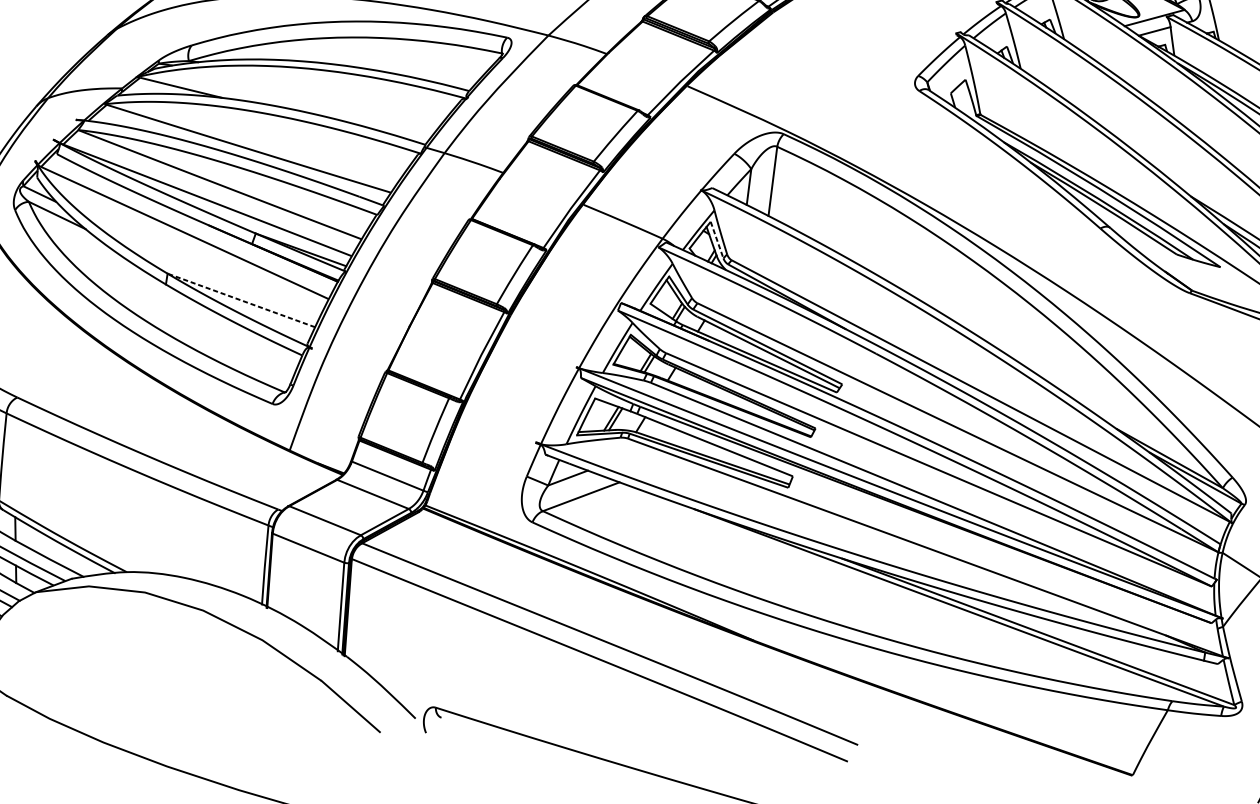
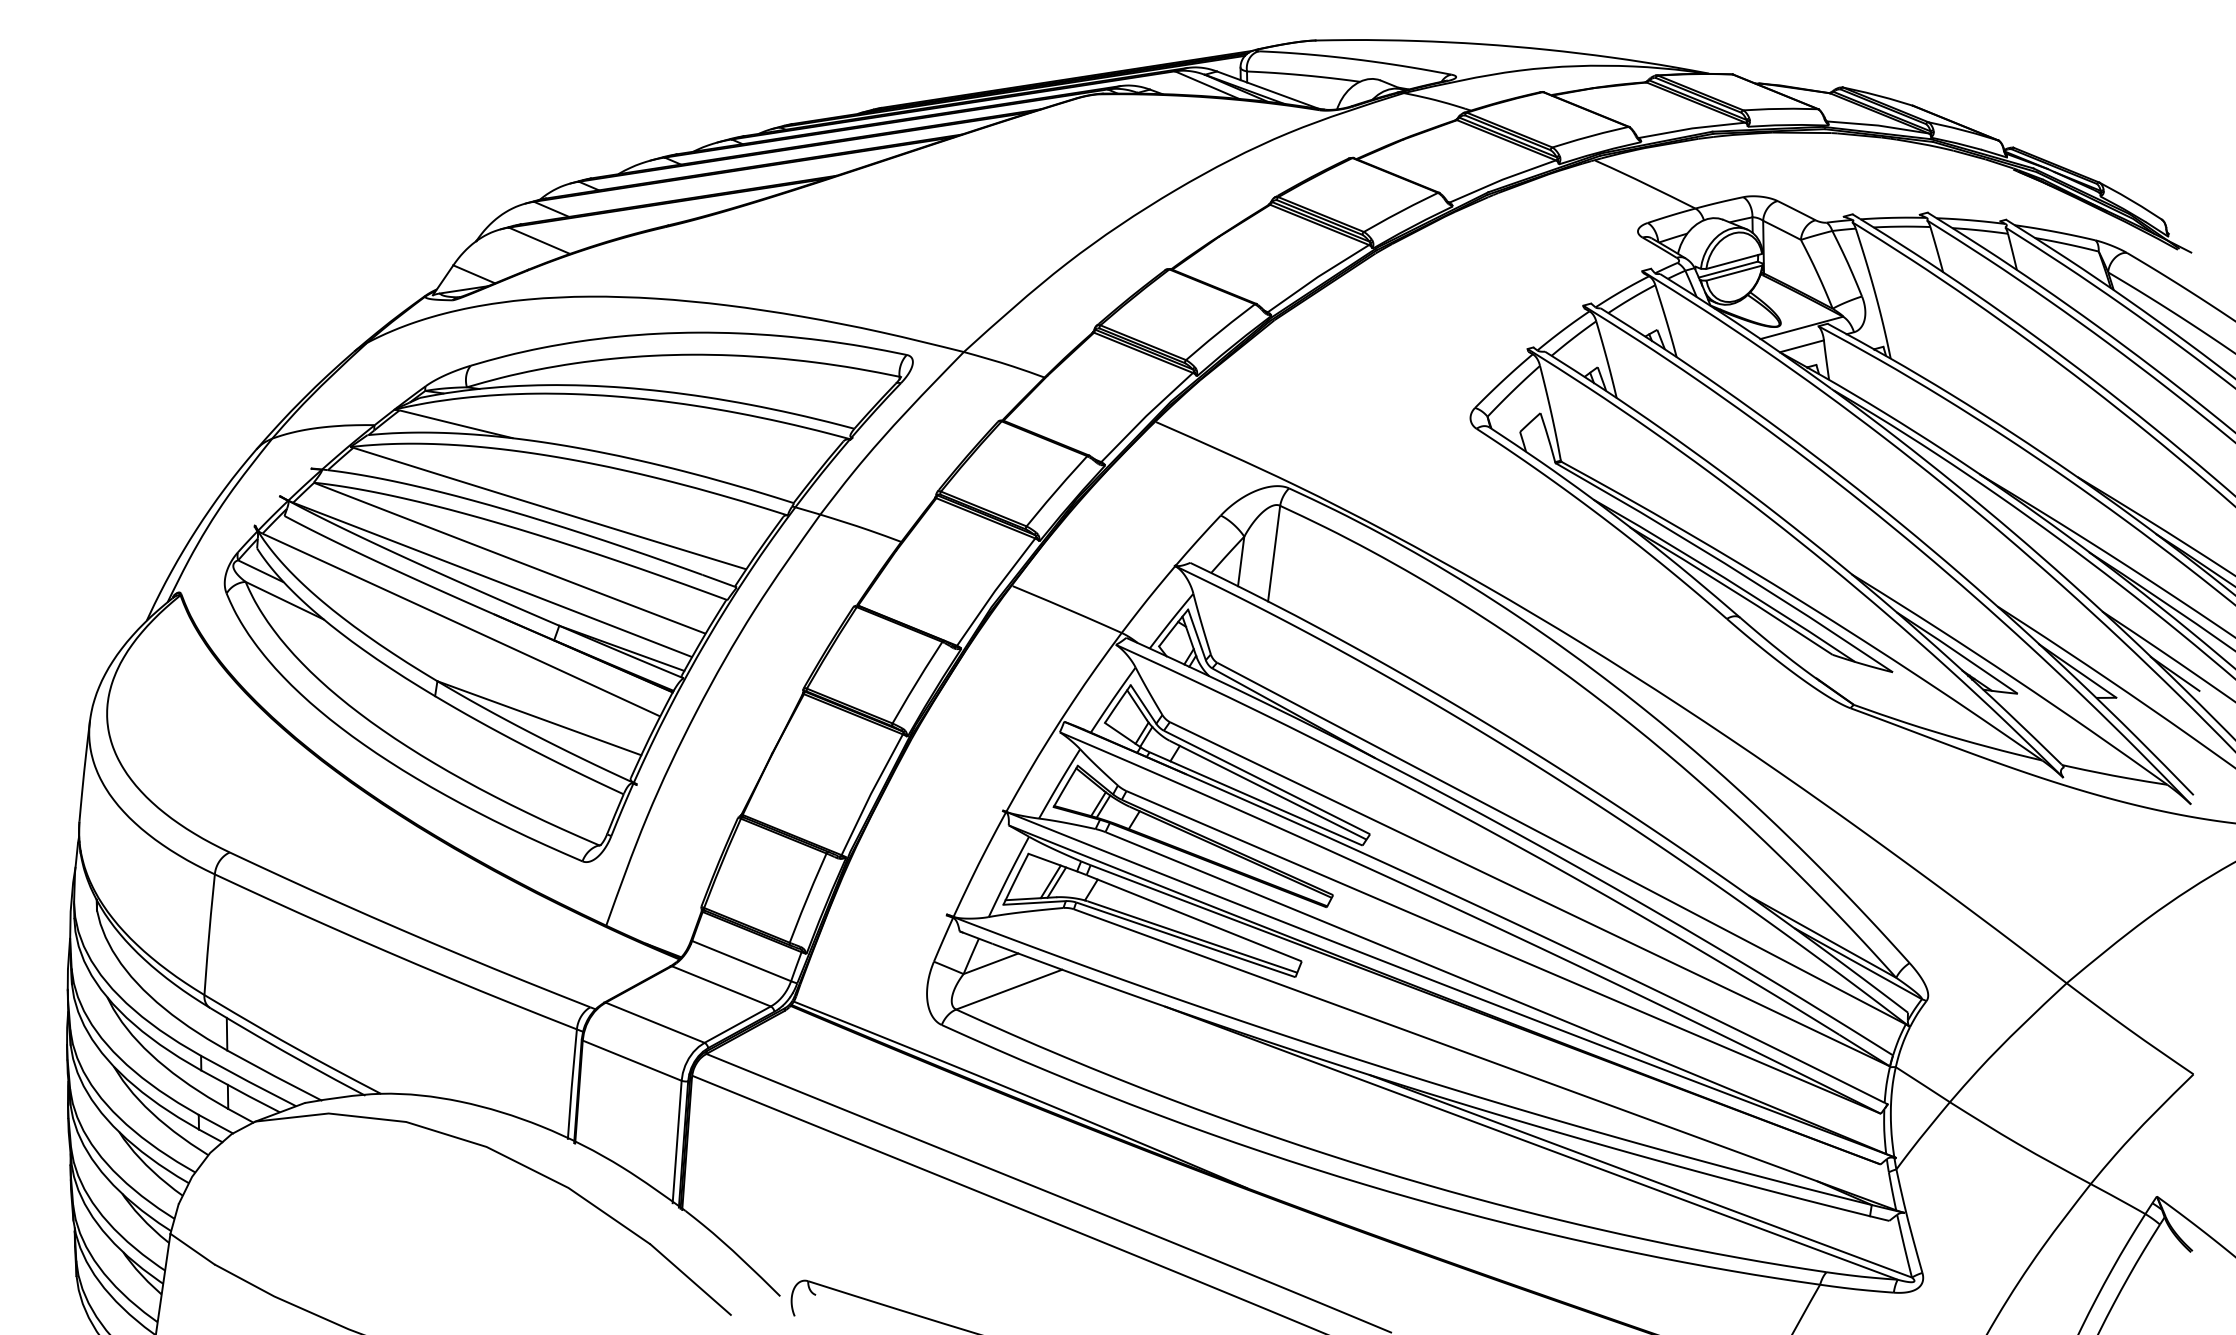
line: (717, 239) -> (1197, 634), dashed -> solid
line: (240, 300) -> (538, 718), dashed -> solid

